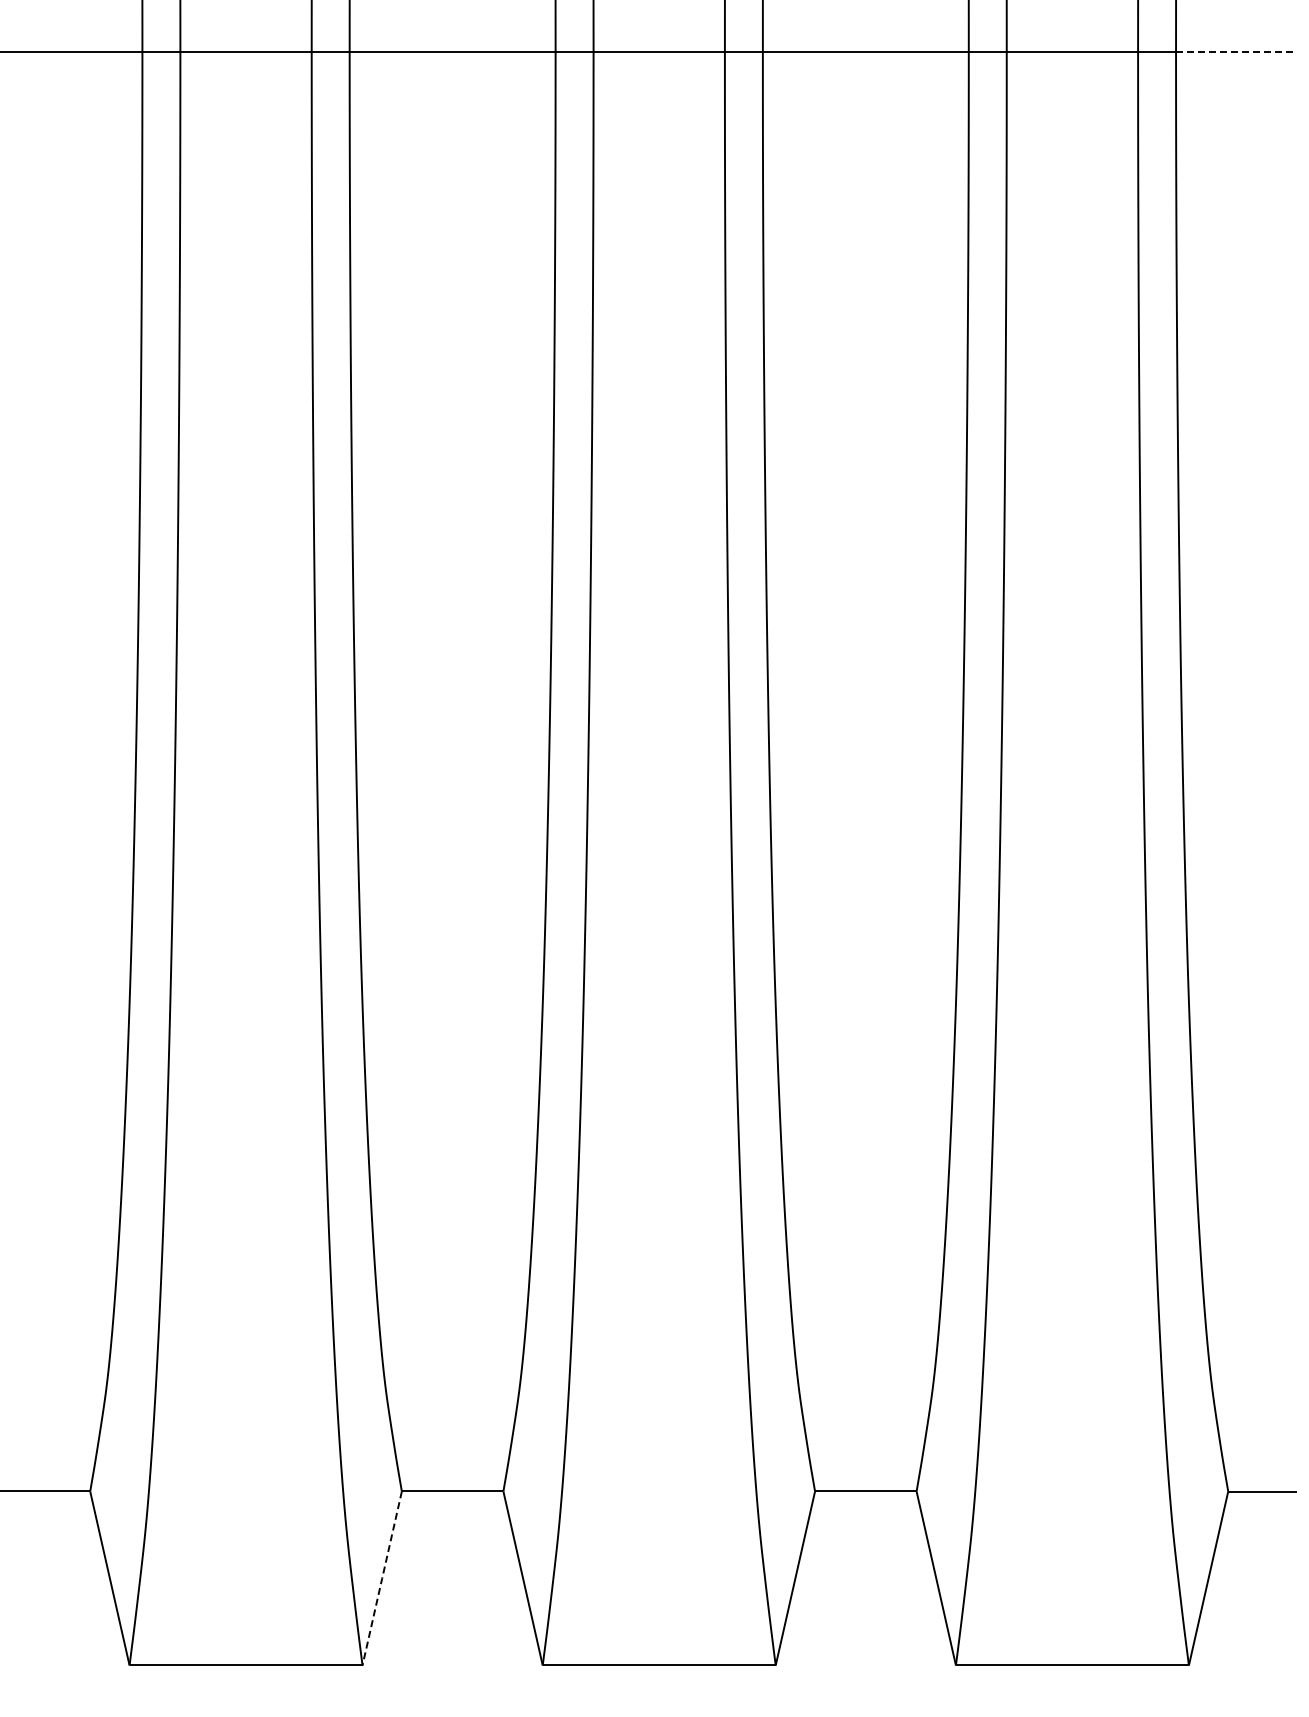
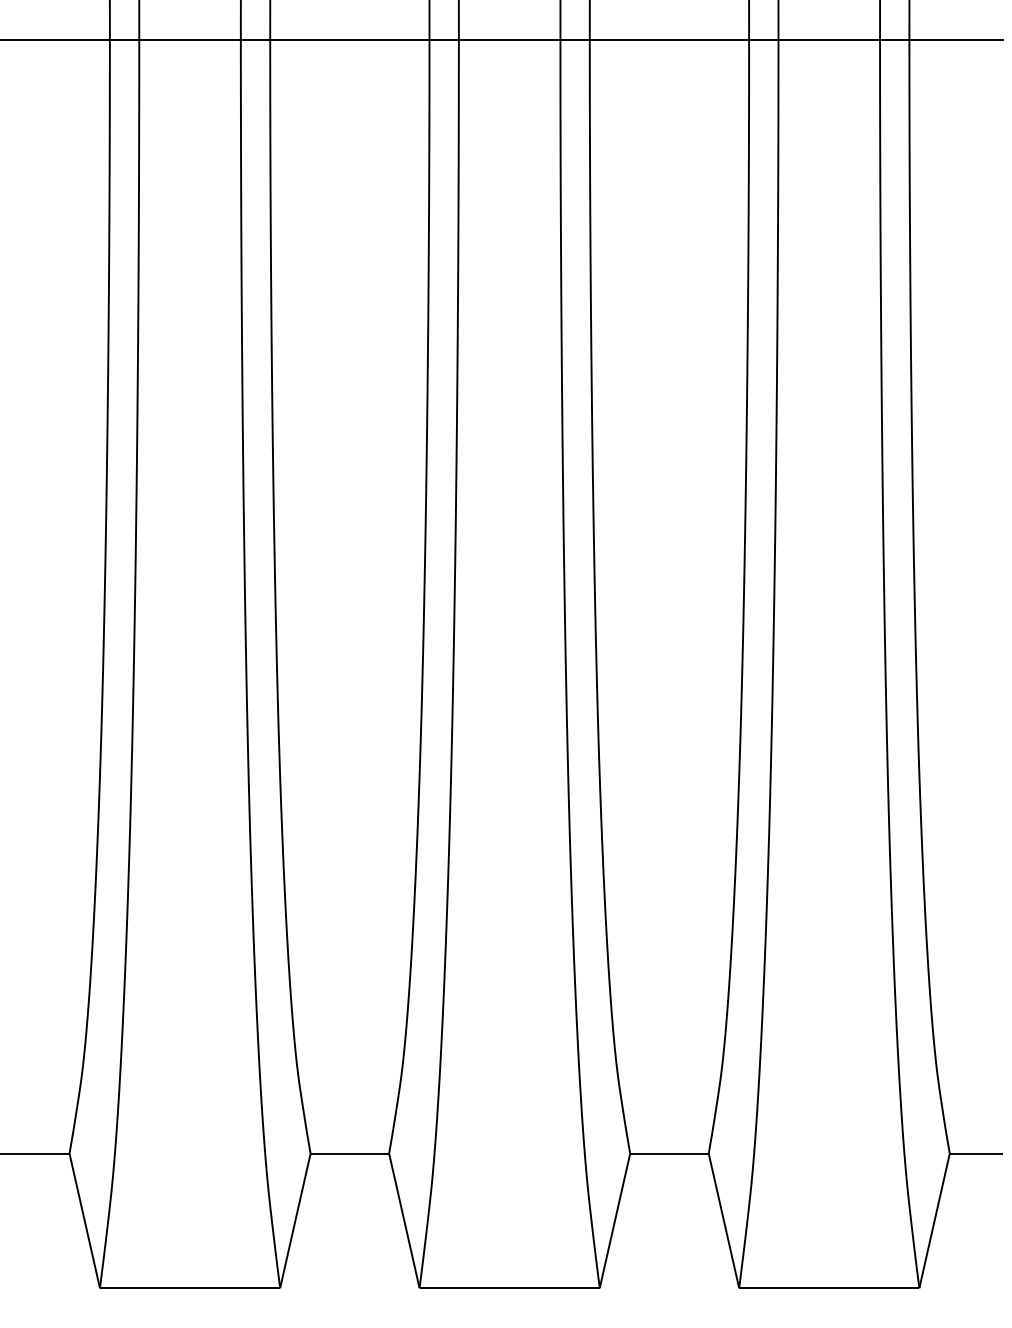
line: (1236, 51) -> (956, 39), dashed -> solid
line: (382, 1578) -> (295, 1220), dashed -> solid

